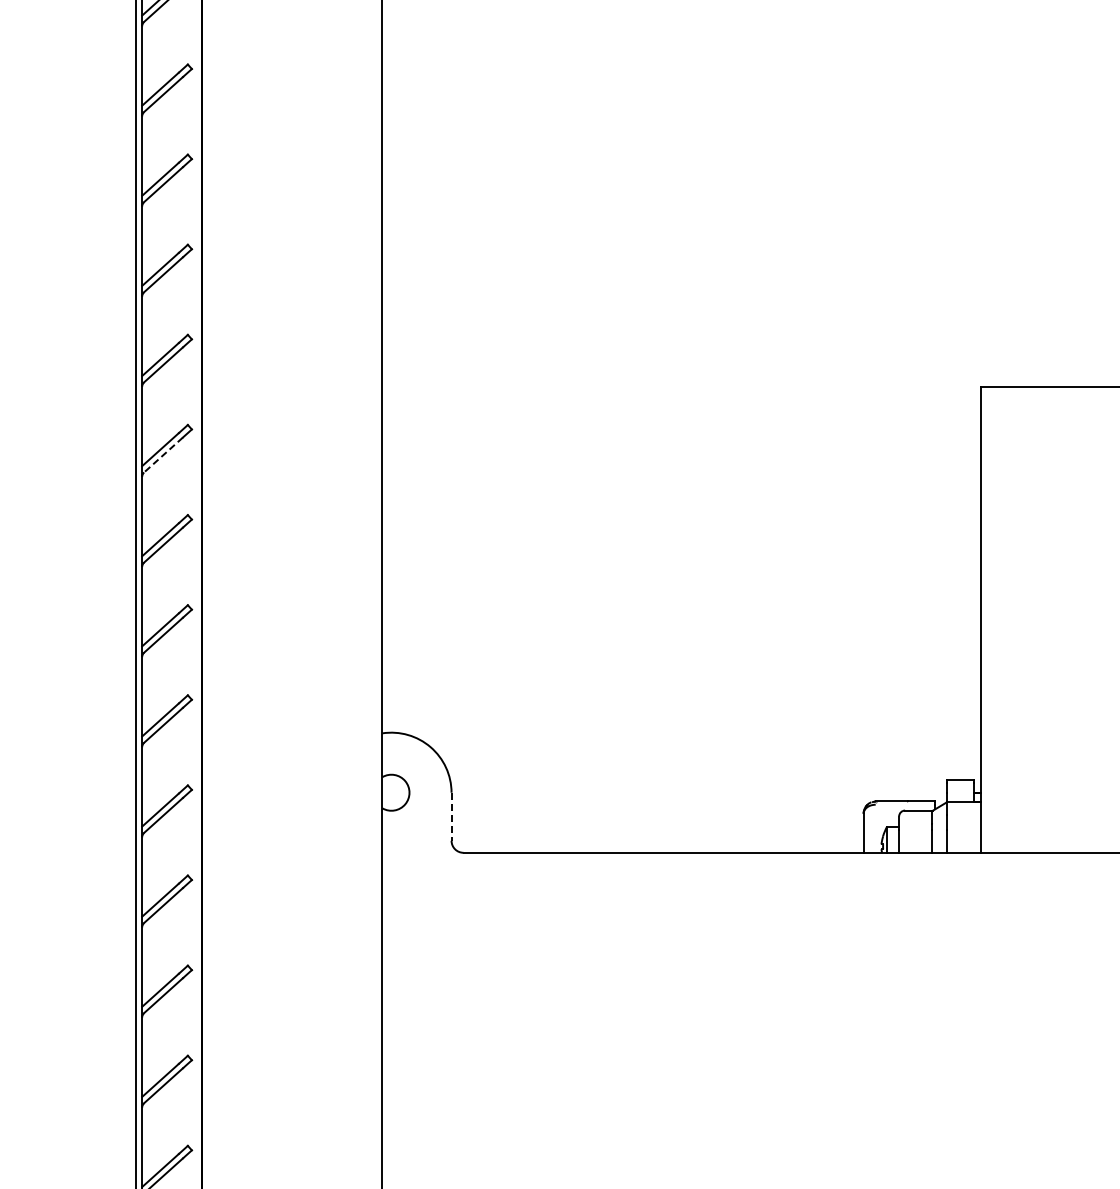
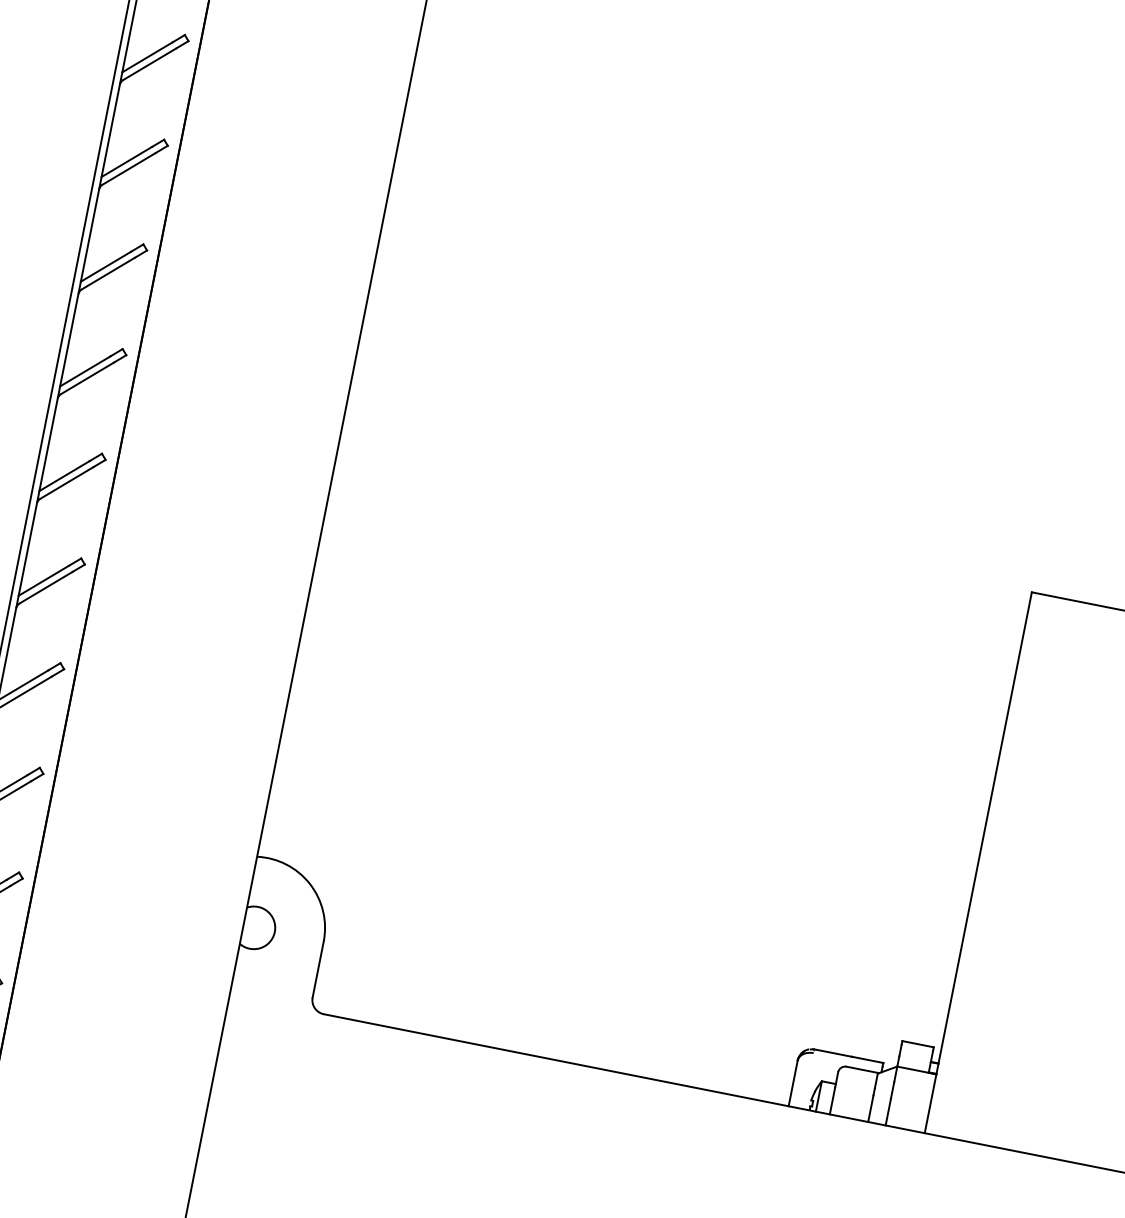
line: (163, 455) -> (66, 483), dashed -> solid
line: (451, 817) -> (317, 970), dashed -> solid

